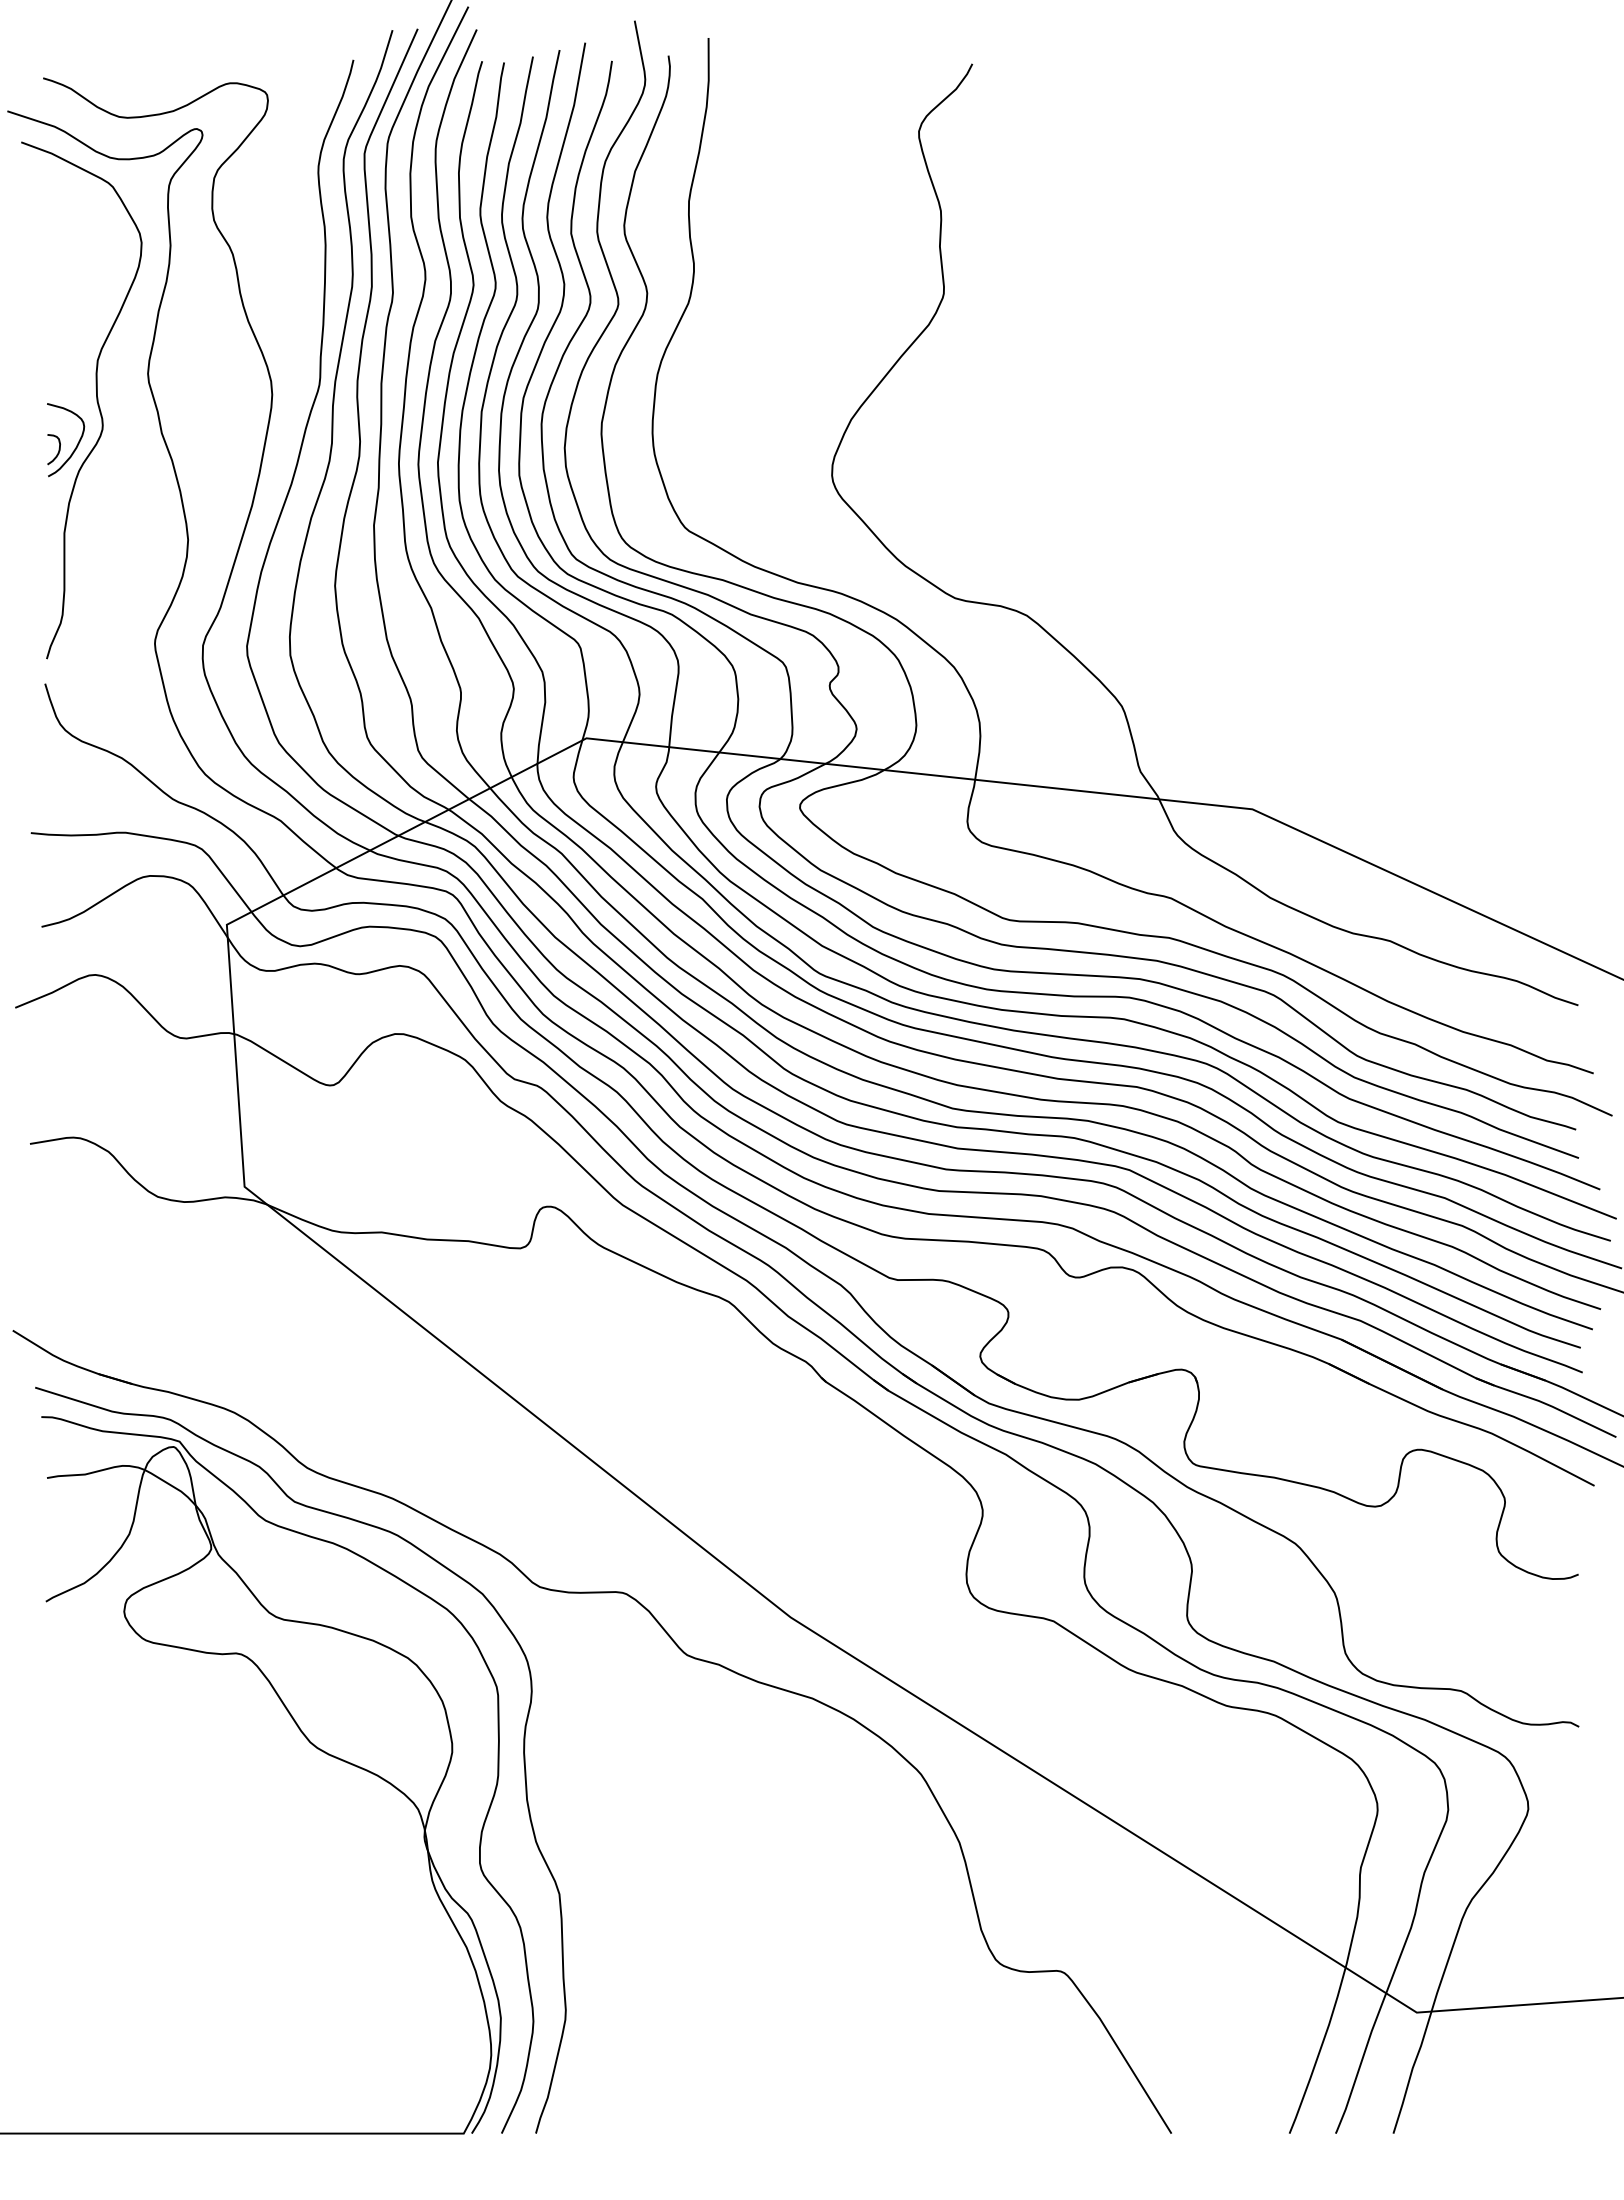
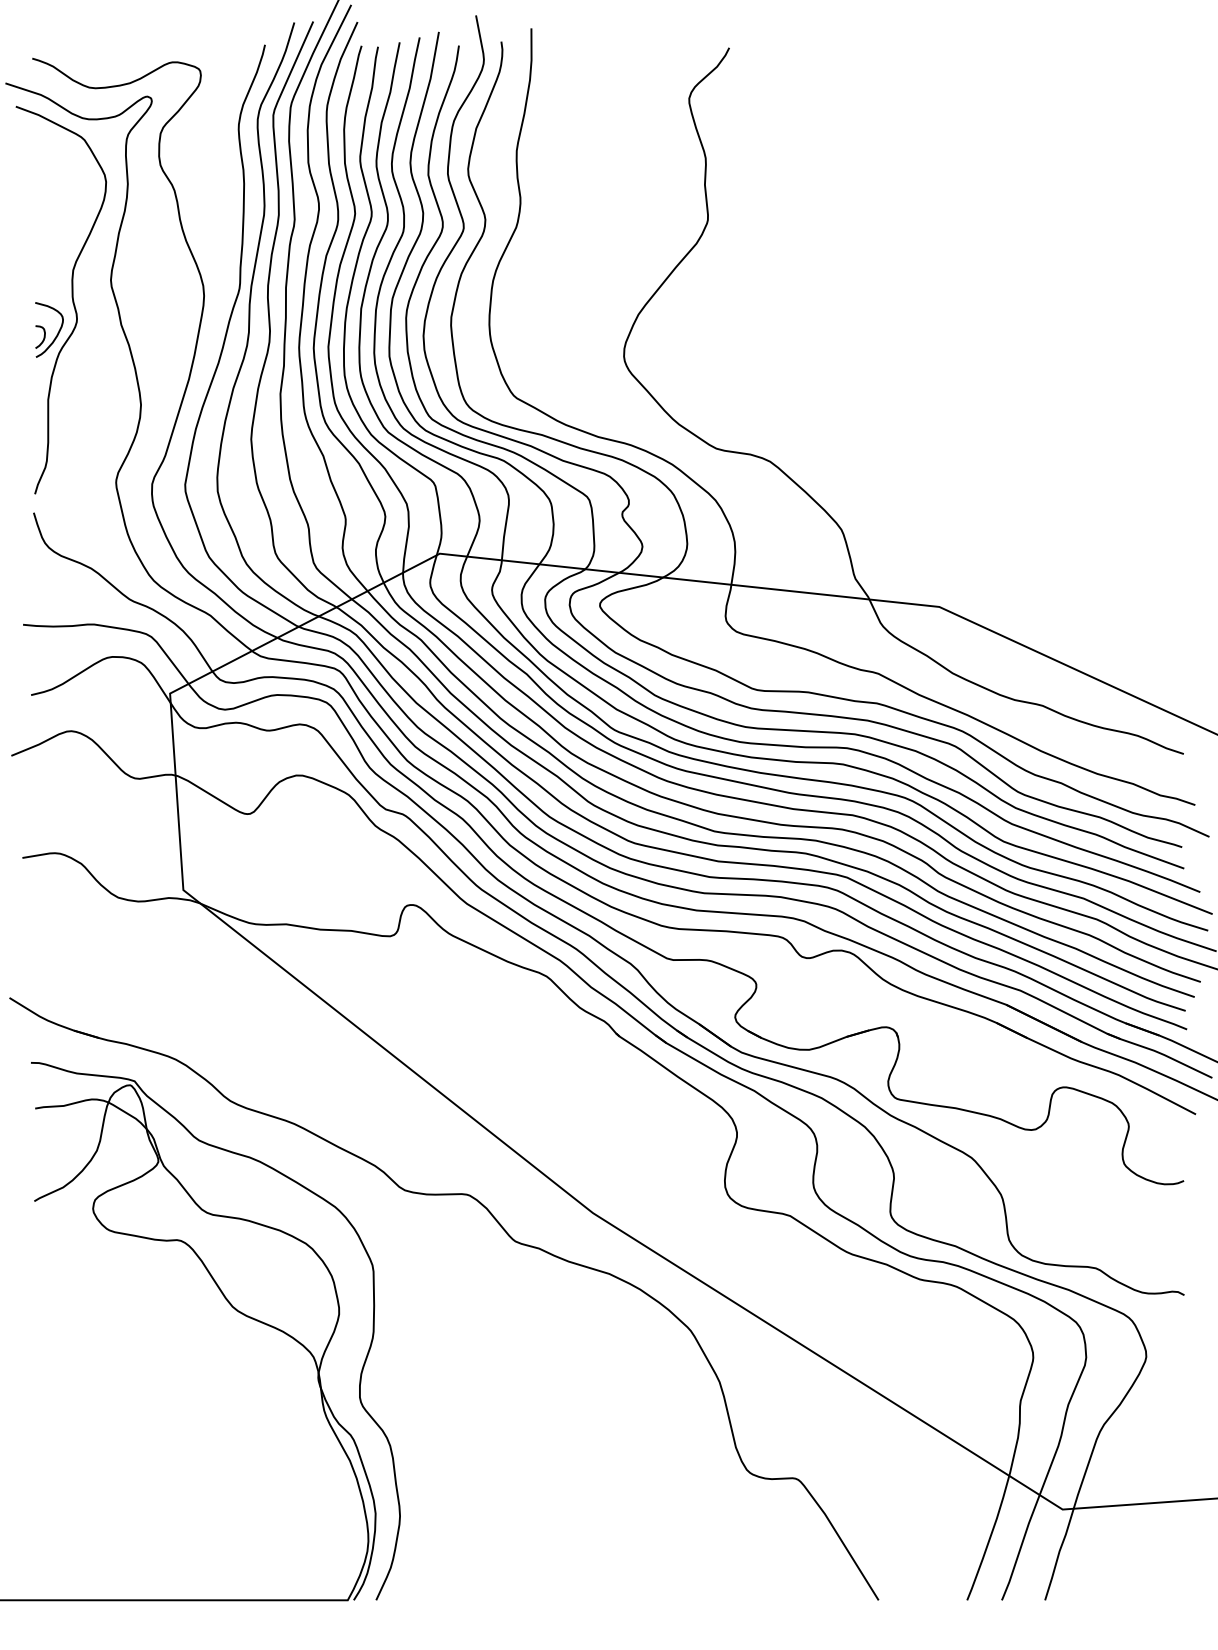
curve: (523, 1759) -> (392, 1319), removed

